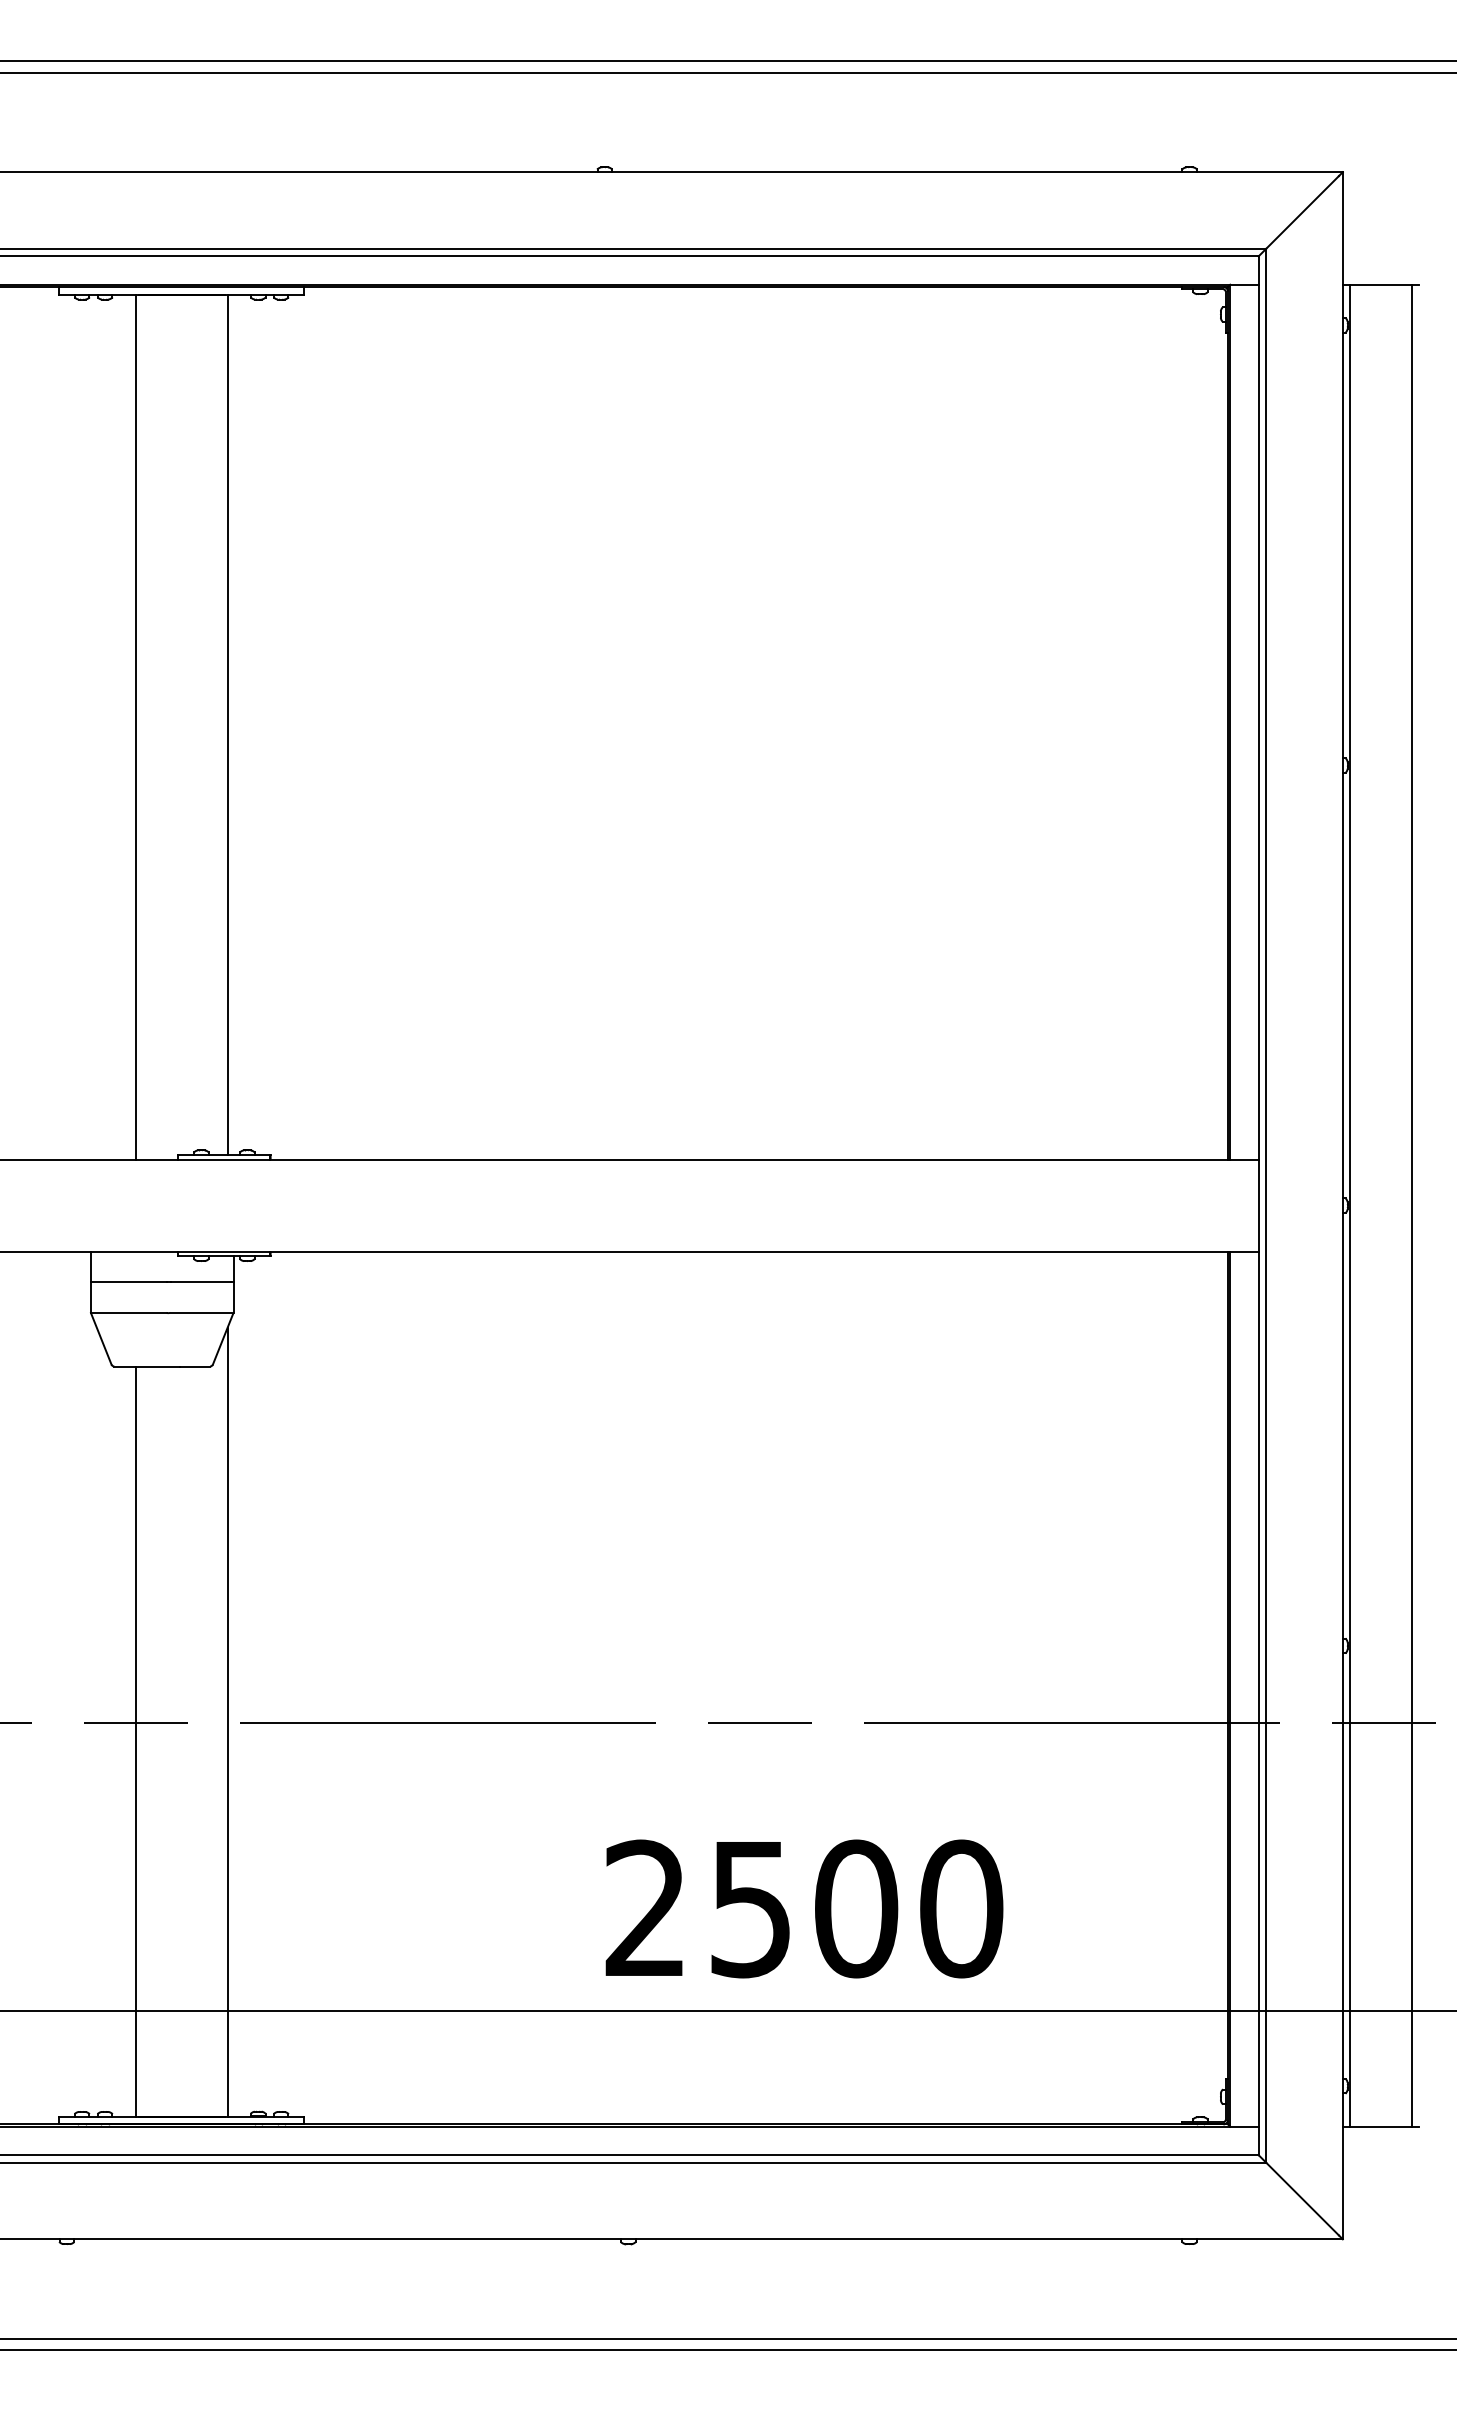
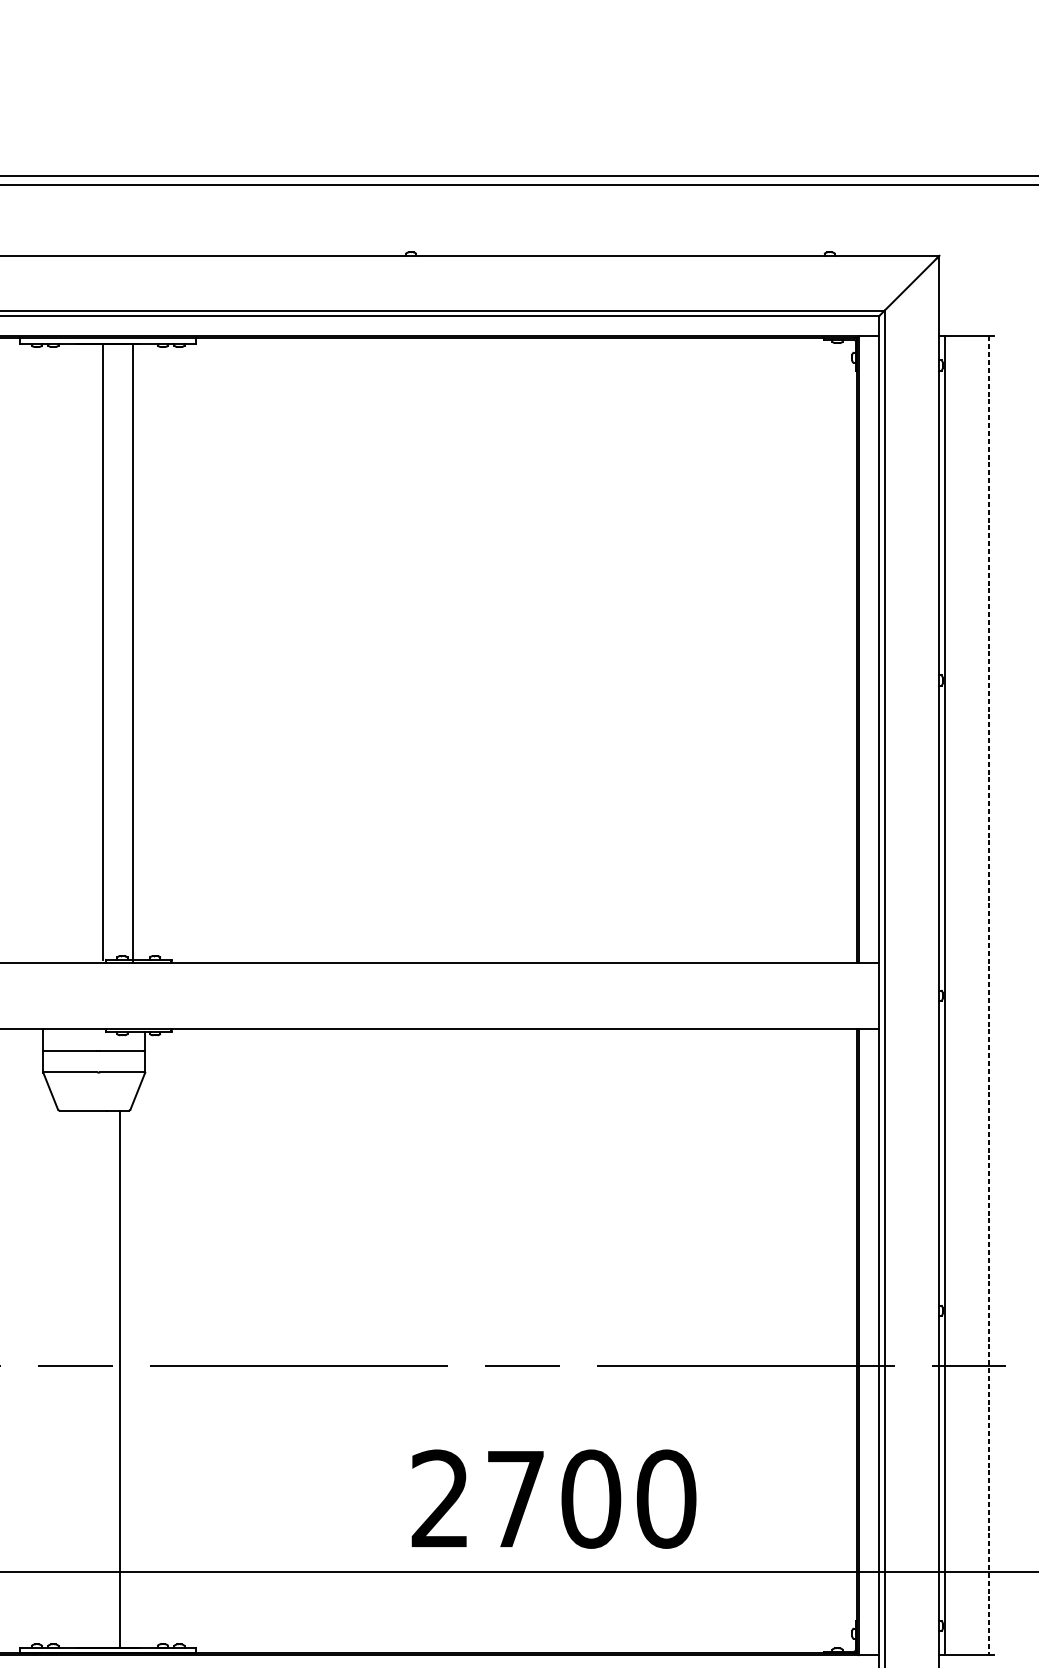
line: (227, 724) -> (103, 651), moved
line: (135, 726) -> (133, 652), moved
line: (1411, 1206) -> (988, 996), solid -> dashed
line: (227, 1721) -> (140, 1364), removed
line: (135, 1741) -> (119, 1379), moved
text: (750, 1910) -> (515, 1500), 2500 -> 2700

